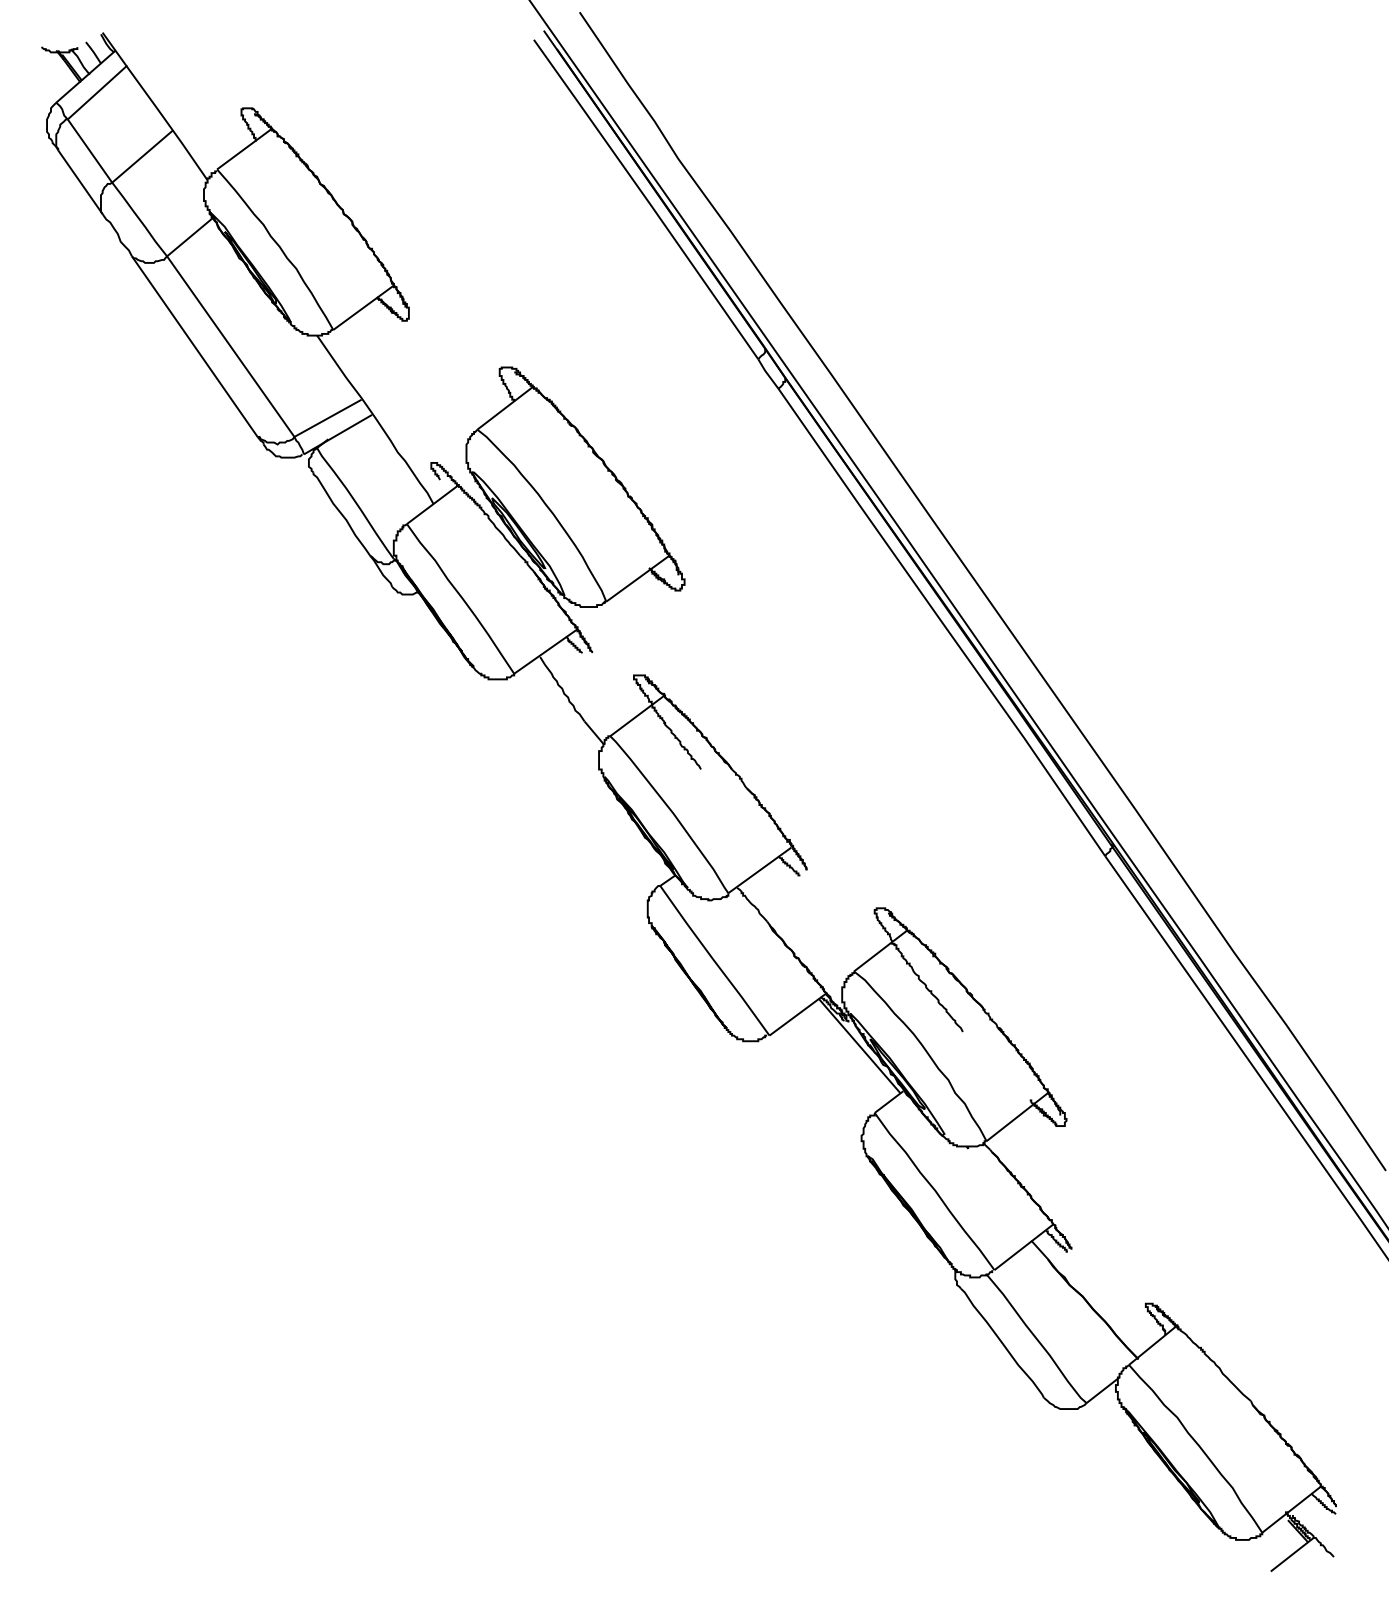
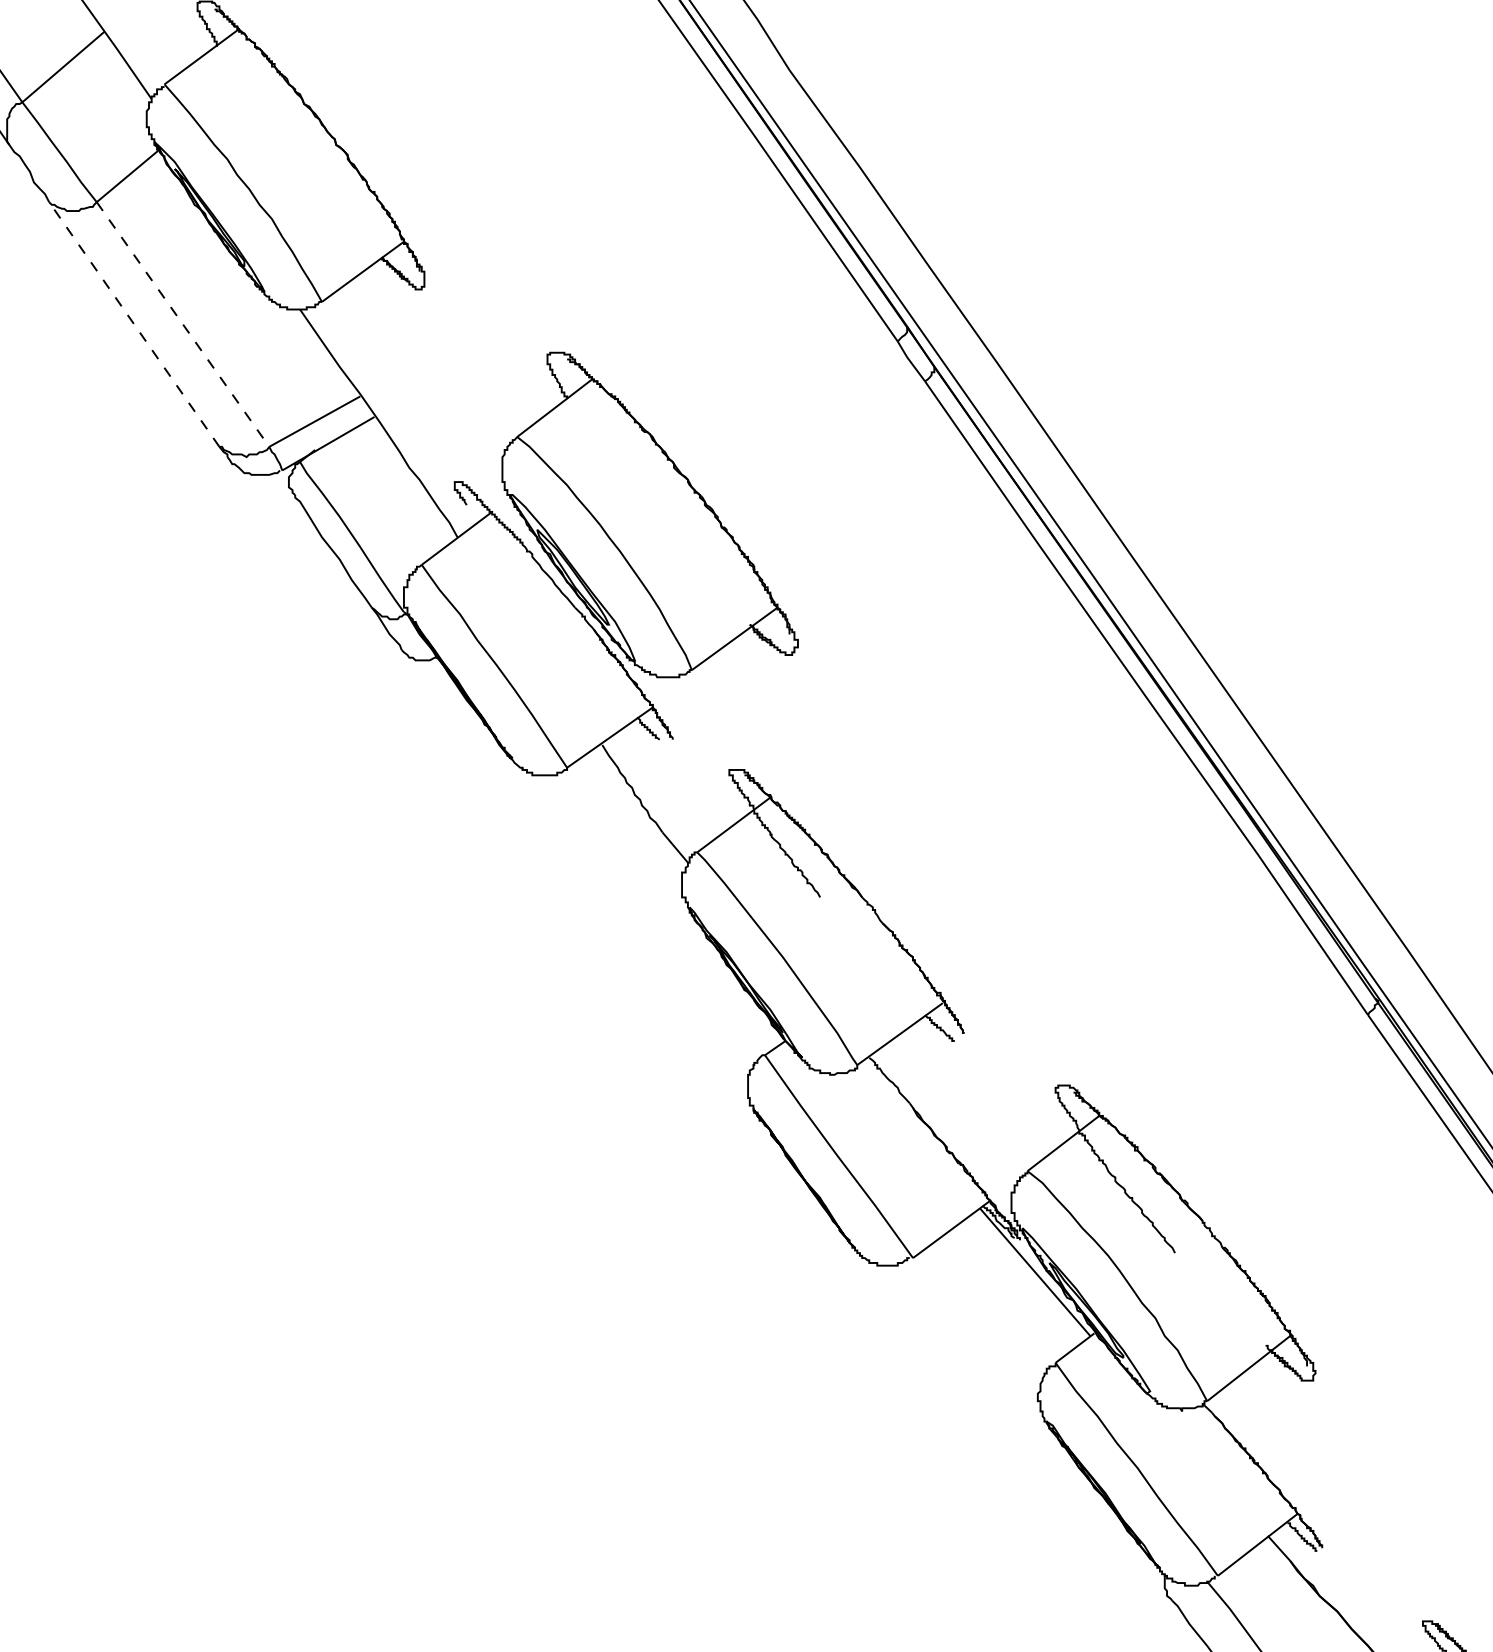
line: (194, 346) -> (133, 324), solid -> dashed
line: (231, 347) -> (184, 325), solid -> dashed

